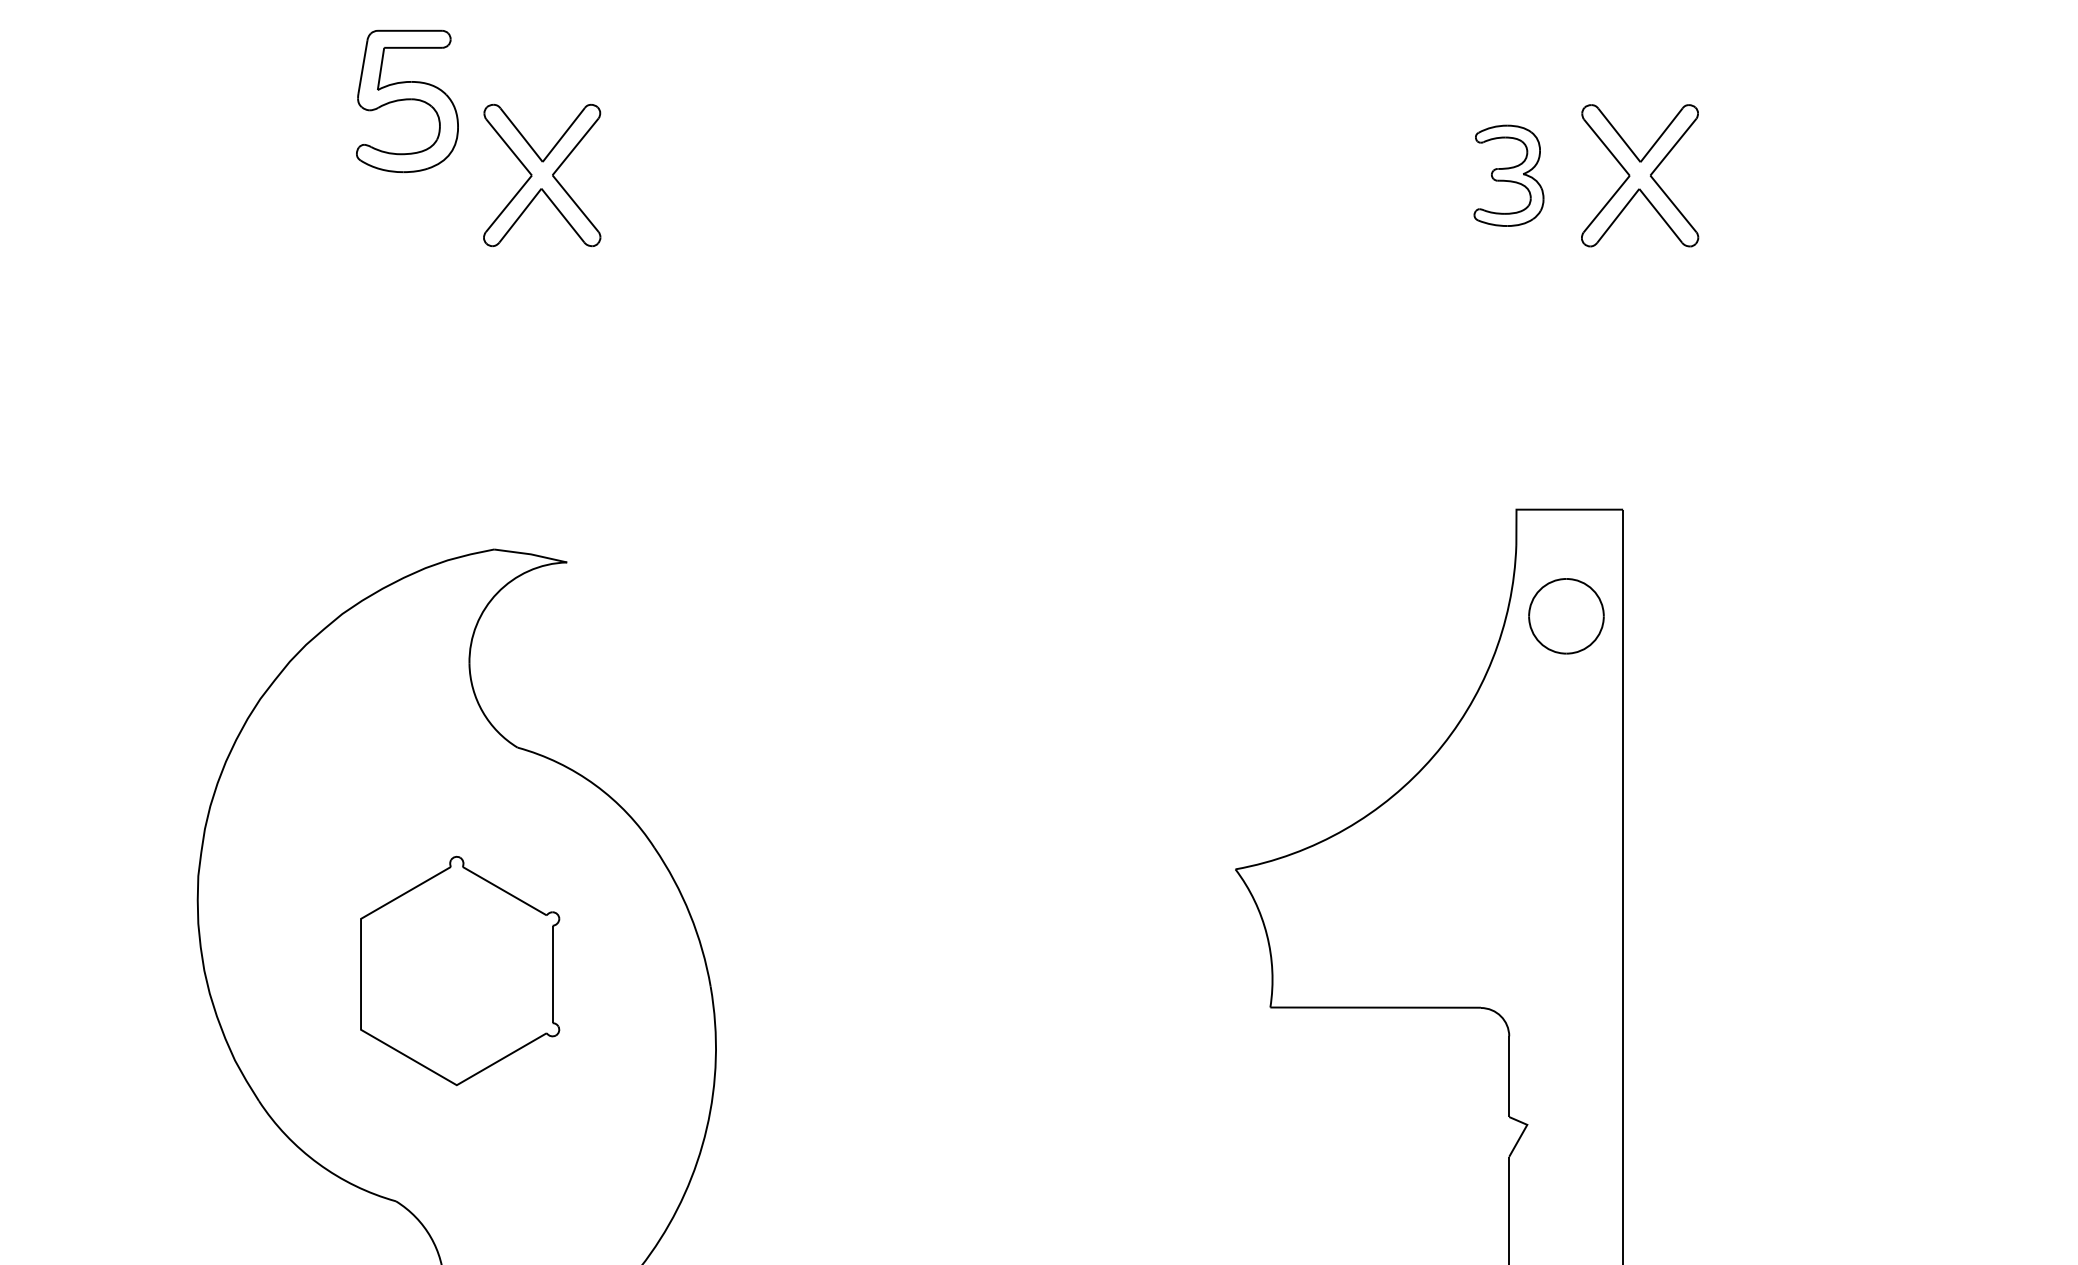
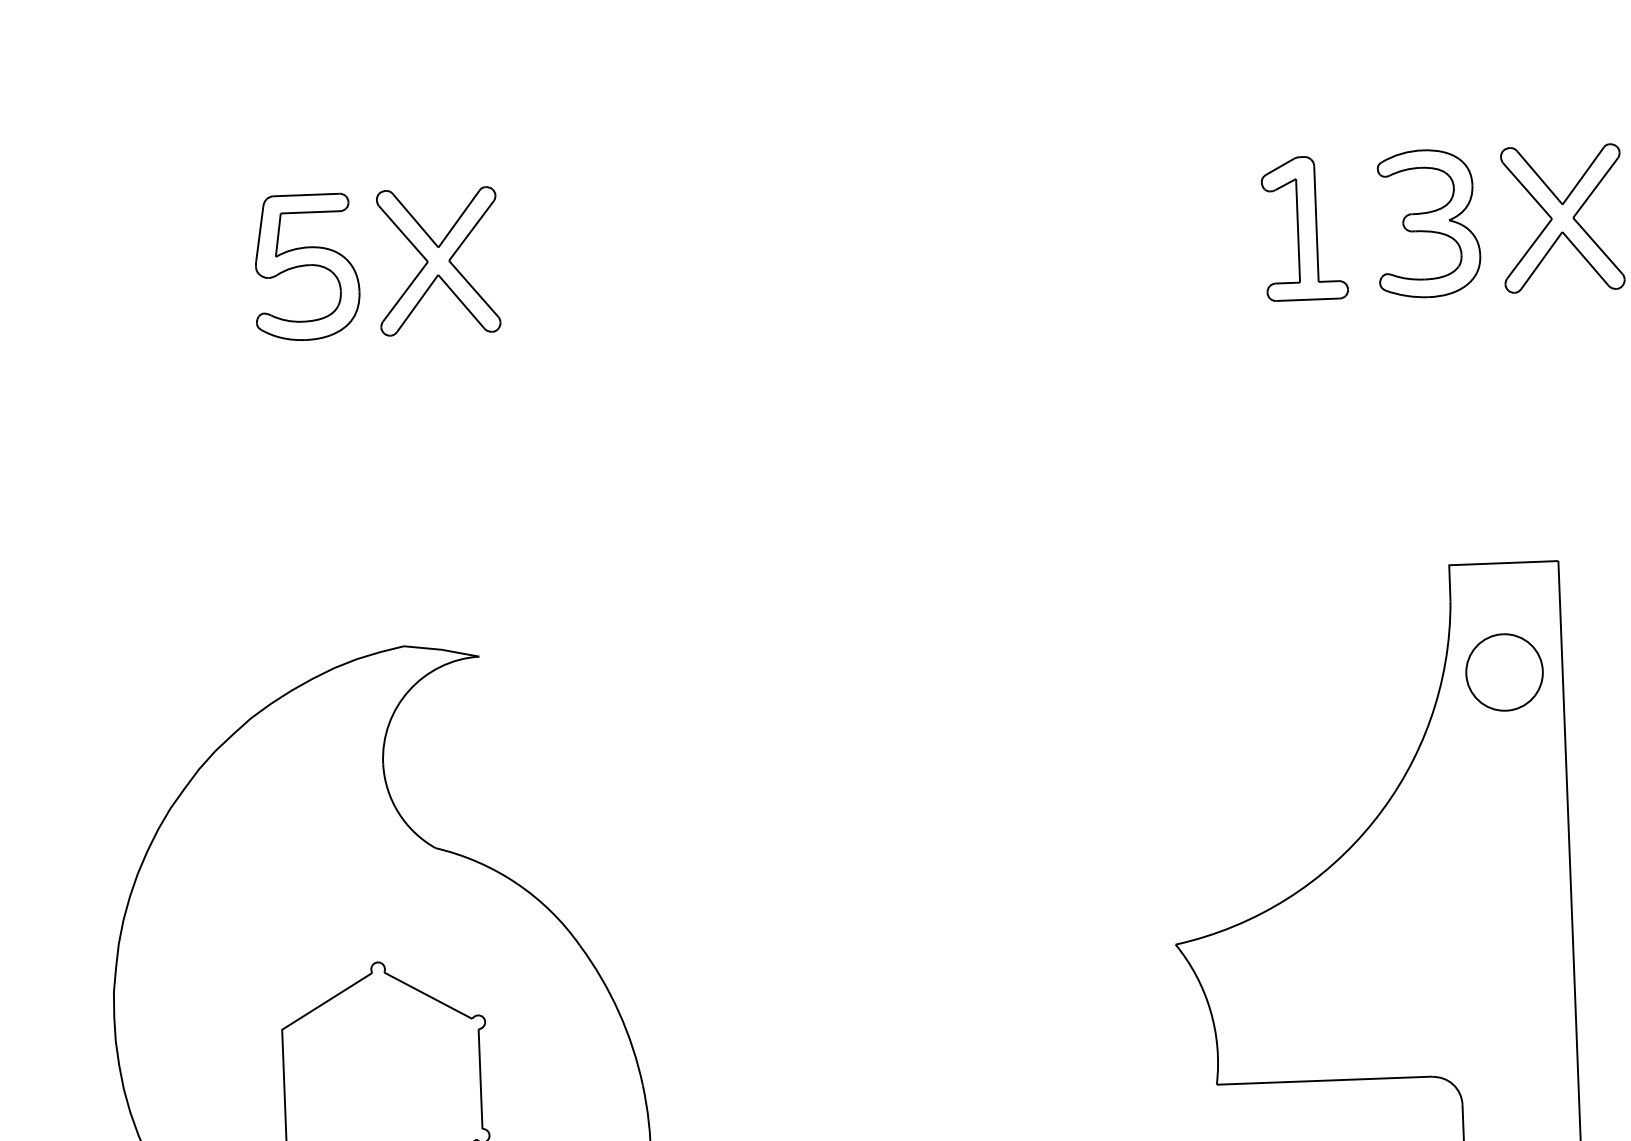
part: (407, 101) -> (306, 267), moved
part: (1387, 175) -> (1304, 228), added
part: (1508, 175) -> (1427, 223), size x1.43

